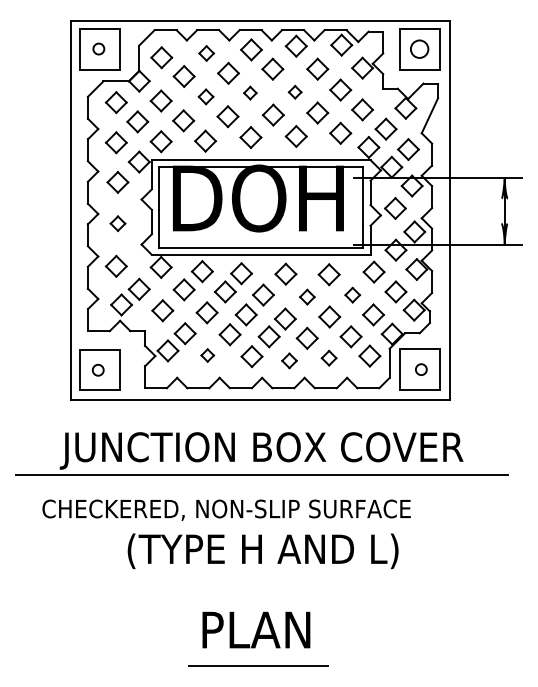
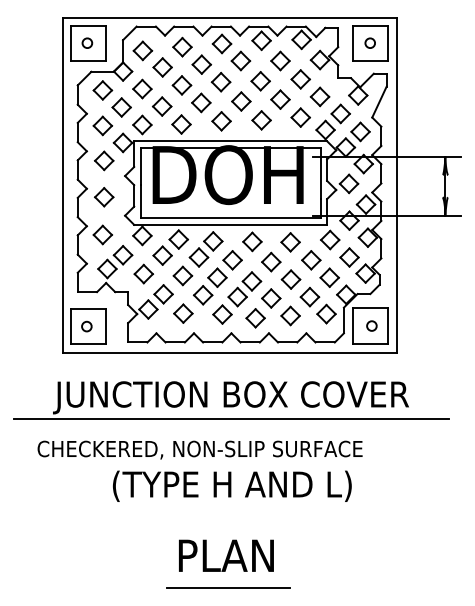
circle: (418, 48) -> (369, 42), size x0.62
part: (206, 52) -> (182, 46), size x1.43
part: (249, 92) -> (220, 81), size x1.67
part: (295, 92) -> (260, 81), size x1.67
part: (205, 96) -> (181, 85), size x1.43
part: (118, 223) -> (104, 197), size x1.43
part: (352, 295) -> (311, 260), size x1.43
part: (307, 296) -> (271, 261), size x1.43
part: (207, 355) -> (183, 313), size x1.67
part: (329, 357) -> (290, 315), size x1.43
part: (289, 361) -> (255, 318), size x1.43

